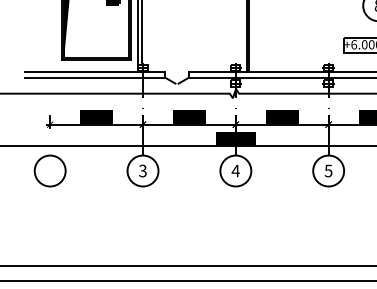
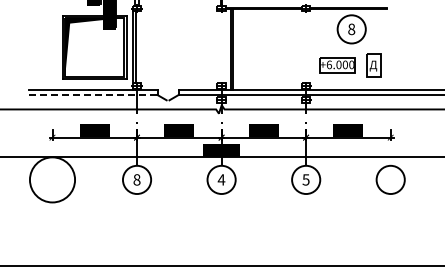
line: (95, 78) -> (93, 95), solid -> dashed
circle: (50, 170) -> (52, 179), size x1.6
text: (142, 170) -> (136, 179), 3 -> 8

